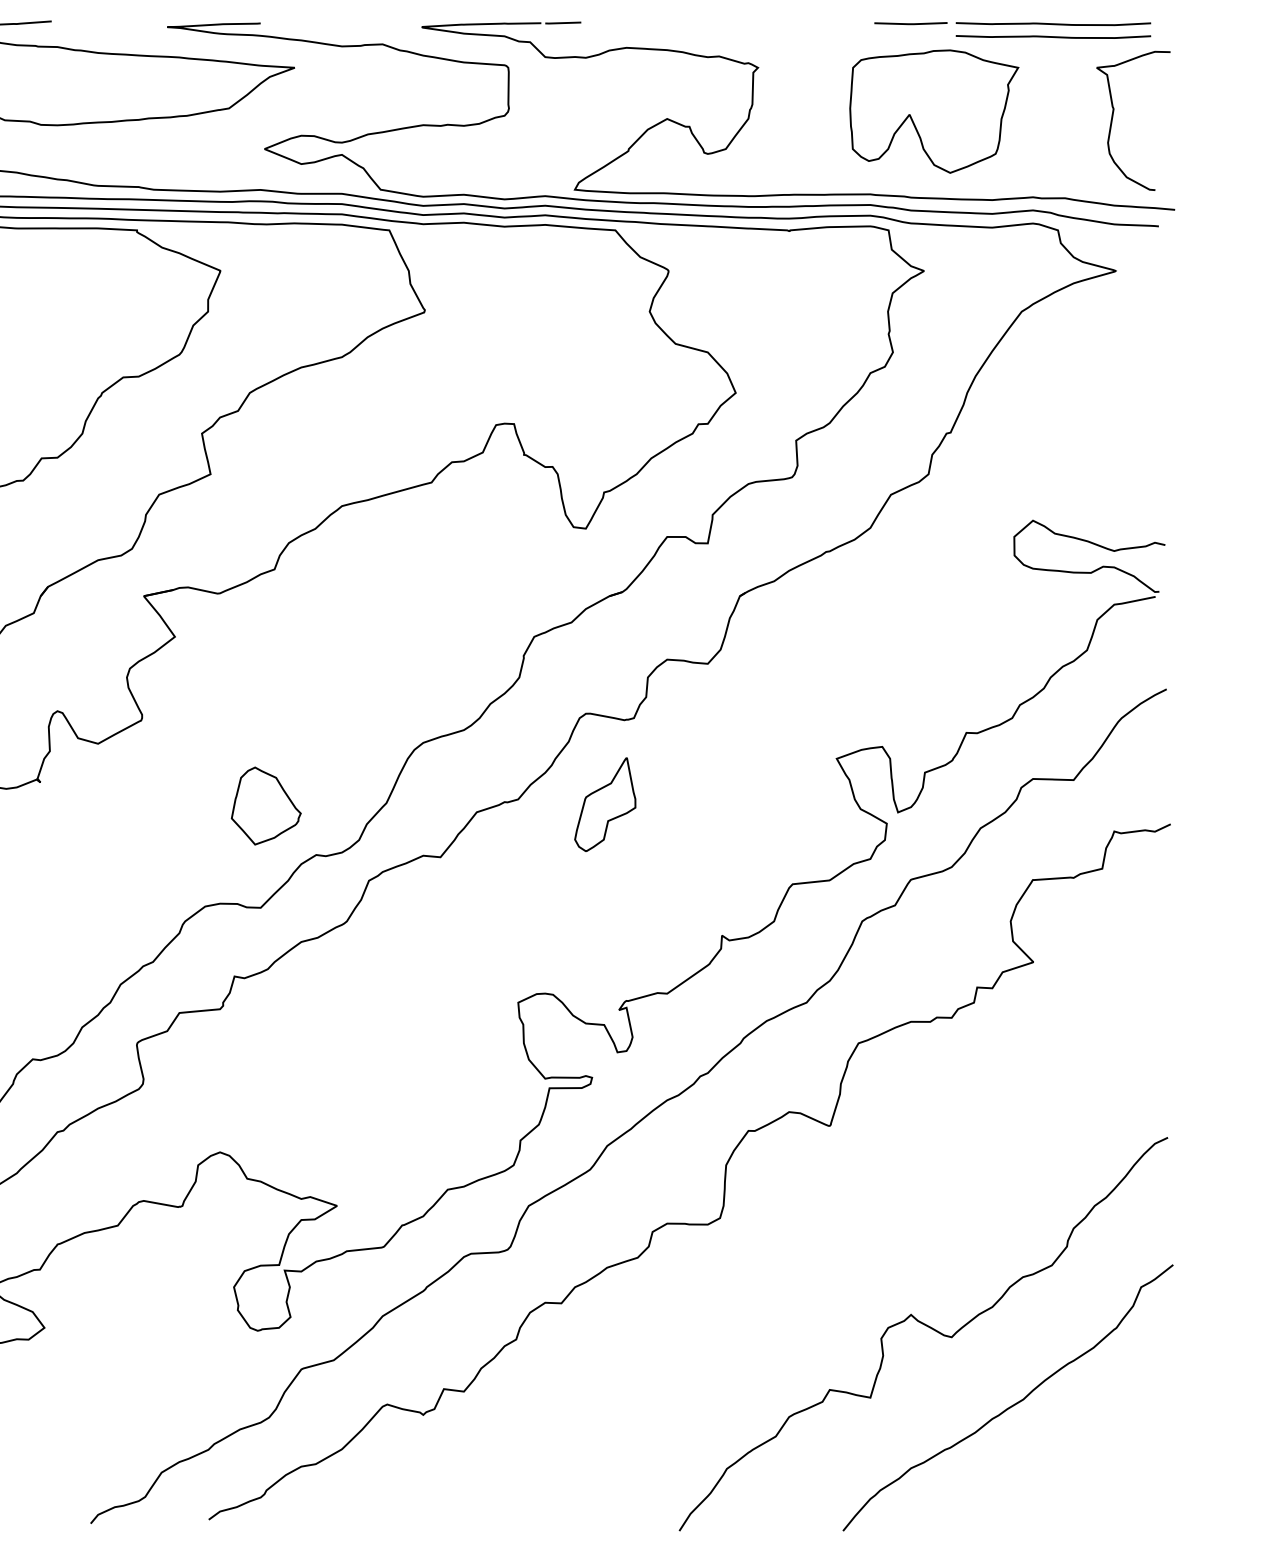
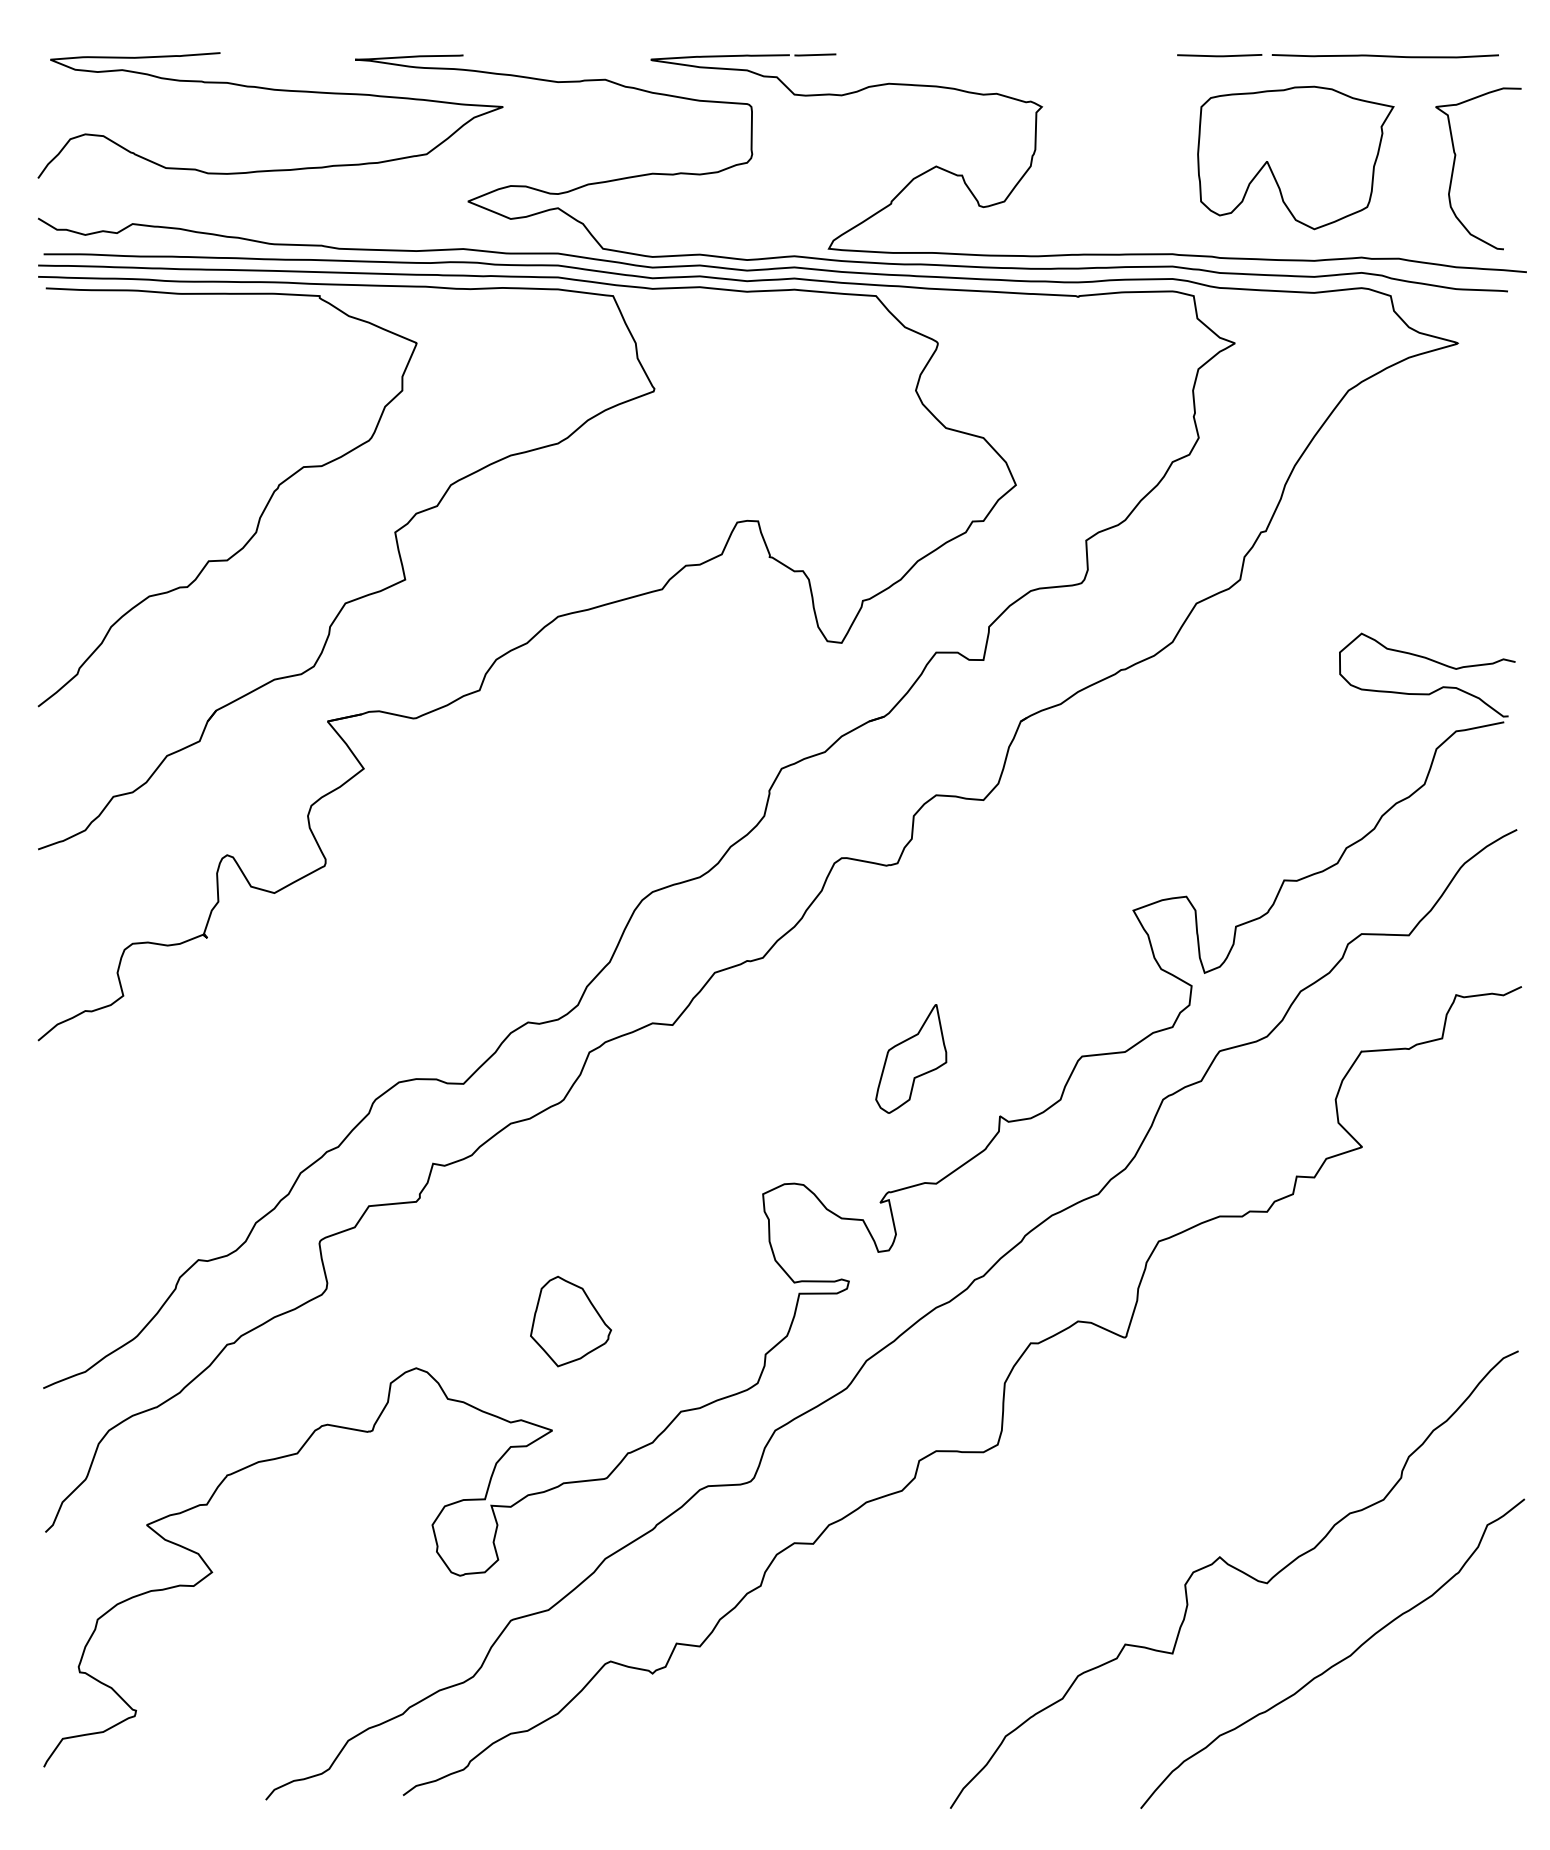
curve: (1052, 37) -> (1384, 71), removed
part: (933, 111) -> (1295, 157), moved
part: (605, 804) -> (911, 1058), moved
part: (265, 806) -> (570, 1321), moved

